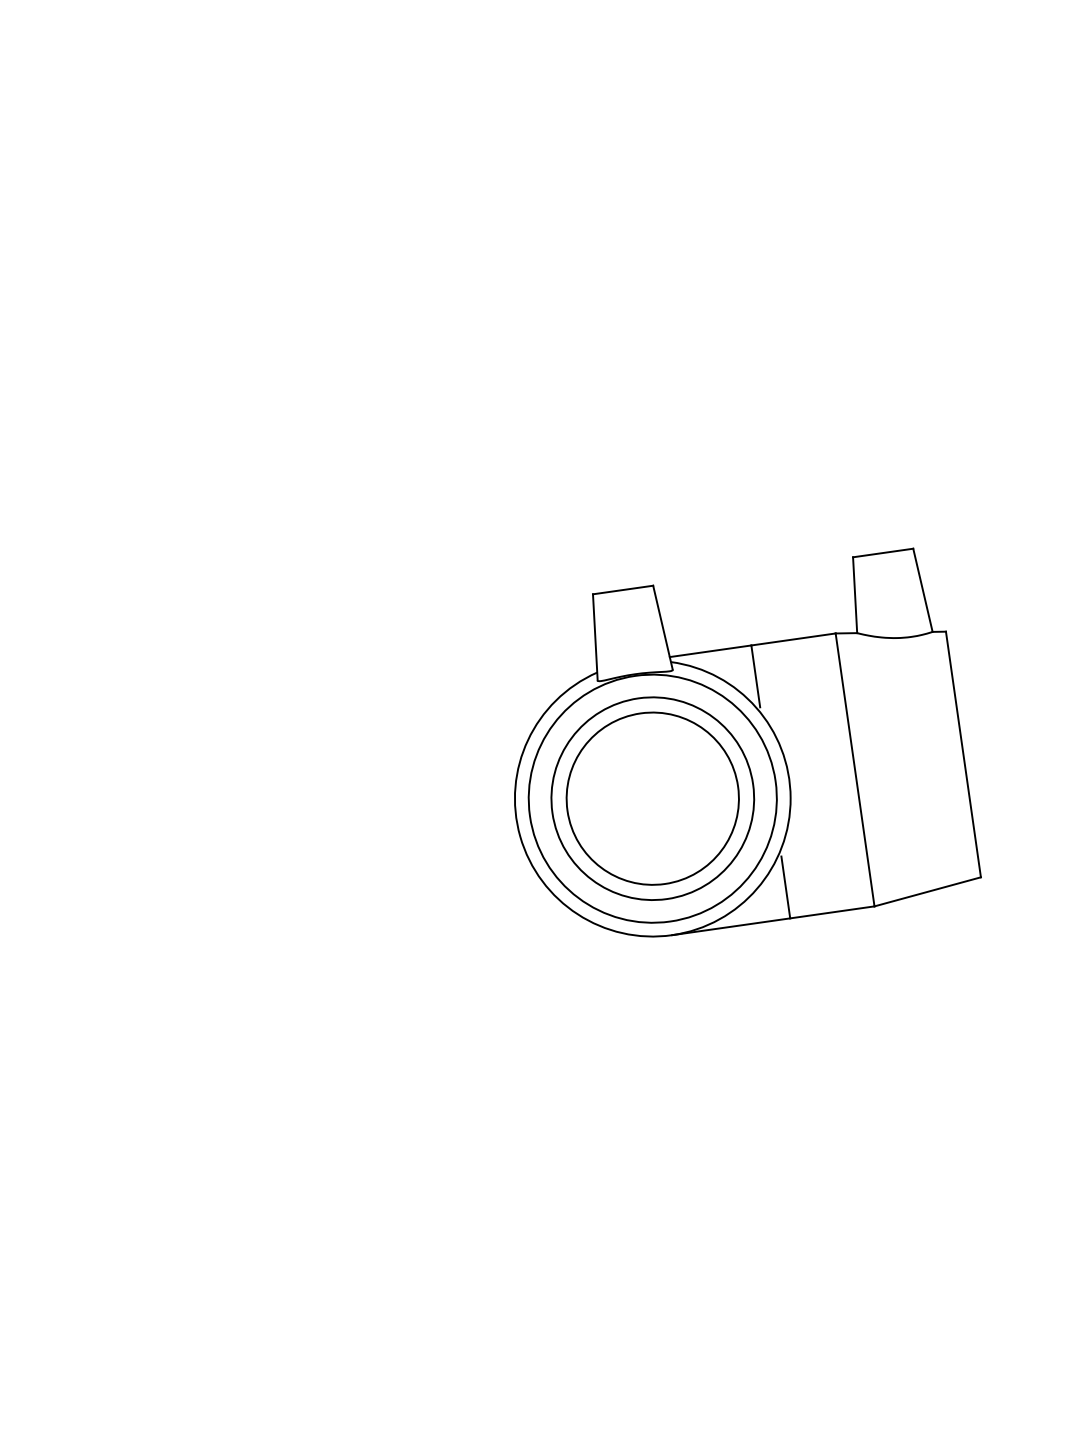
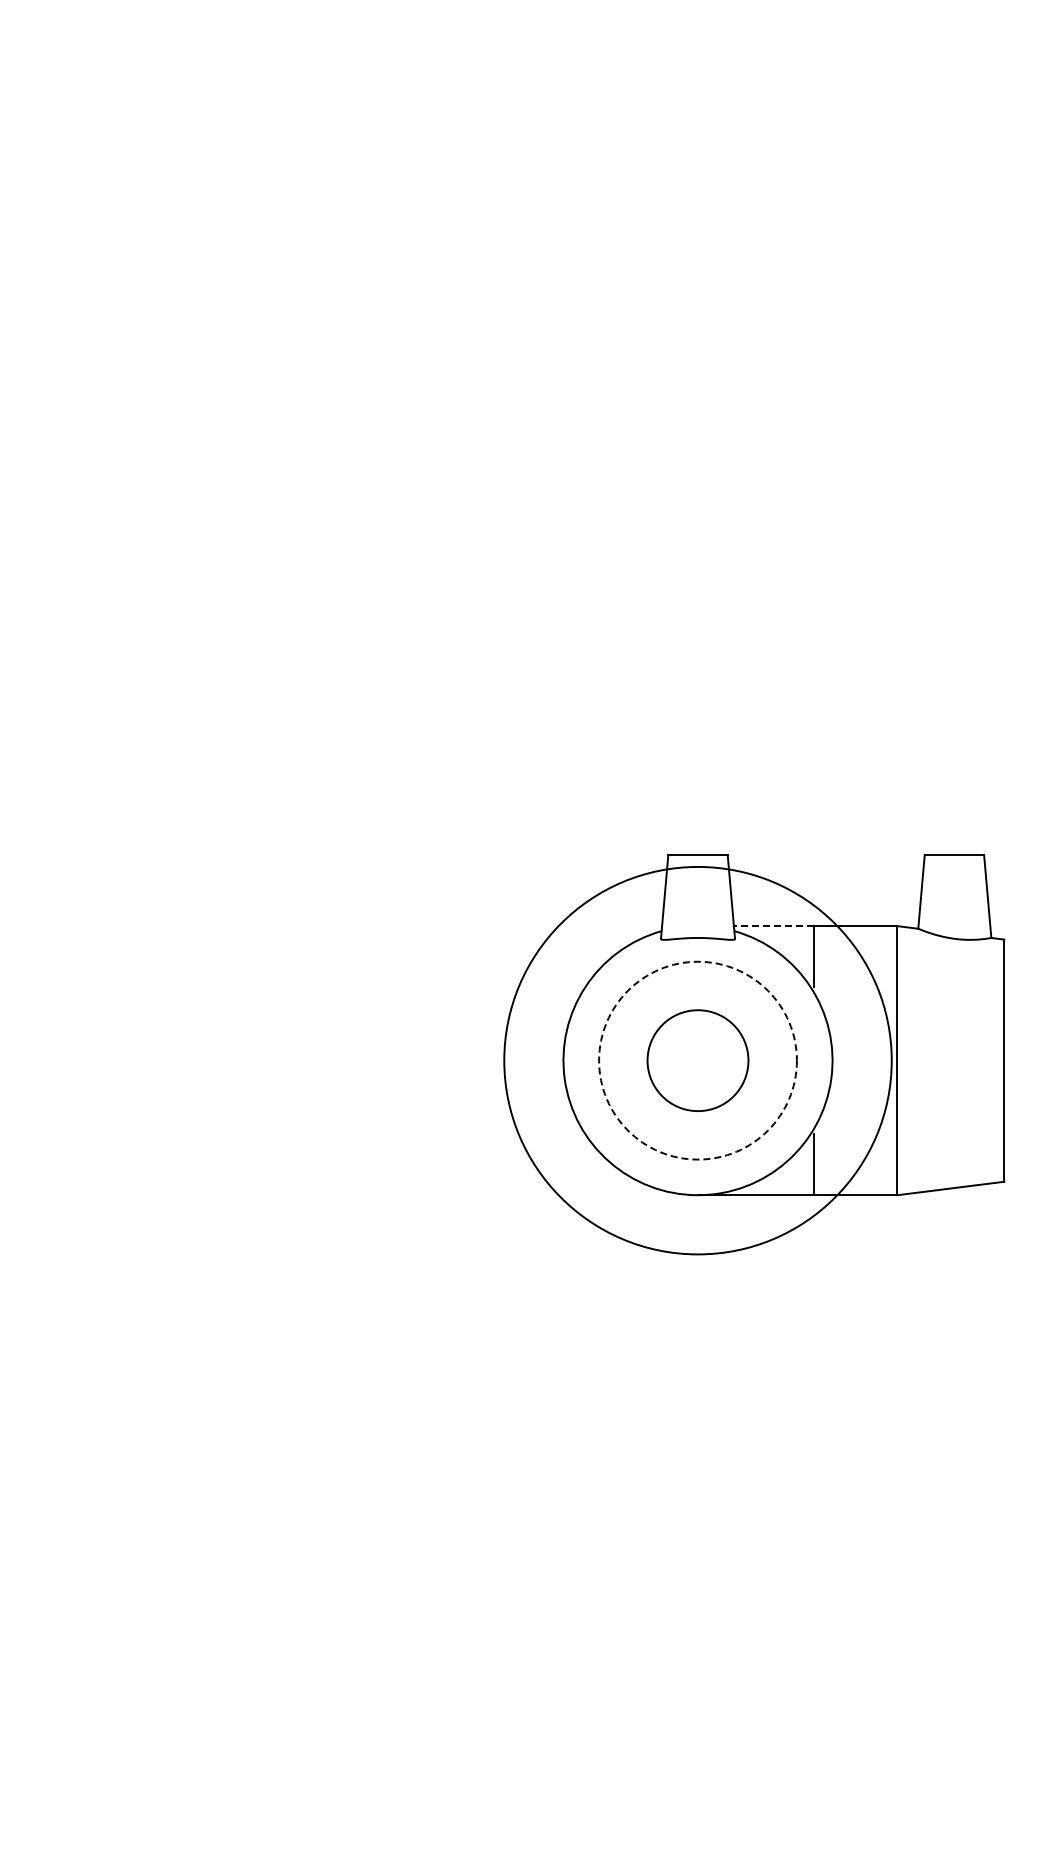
line: (709, 651) -> (773, 926), solid -> dashed
circle: (652, 798) -> (697, 1060), size x0.6
circle: (652, 798) -> (697, 1060), size x1.6
circle: (652, 798) -> (697, 1060), solid -> dashed

